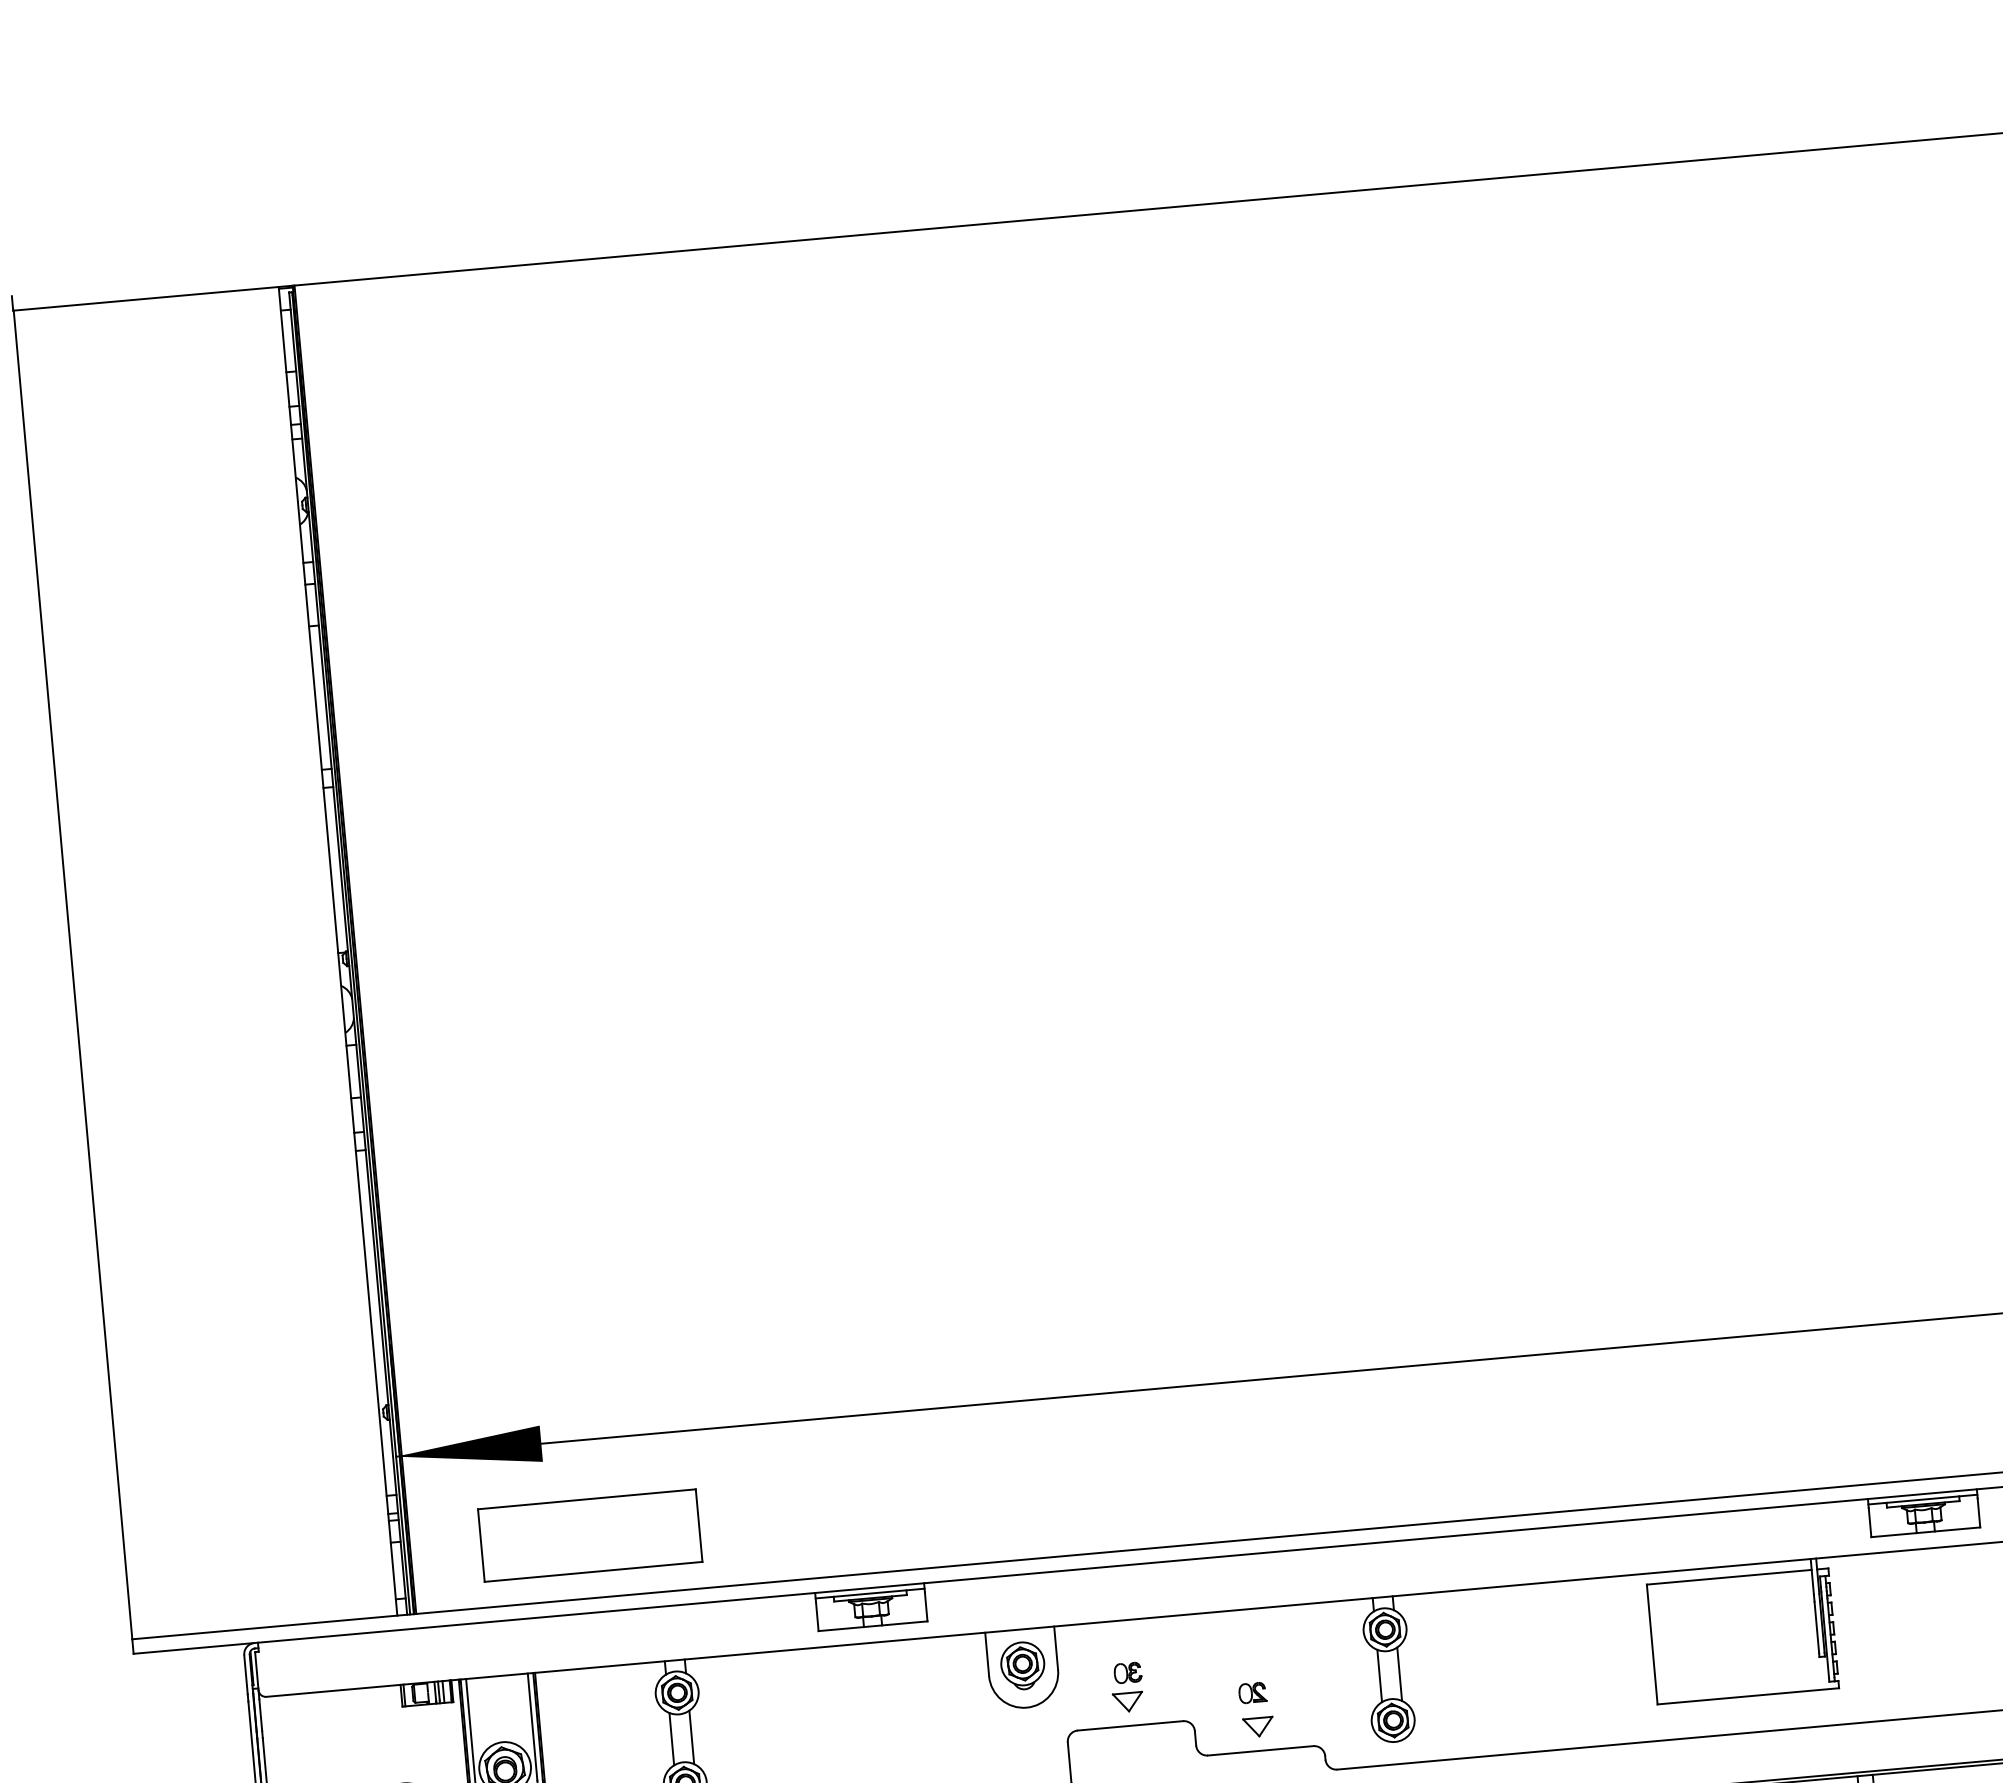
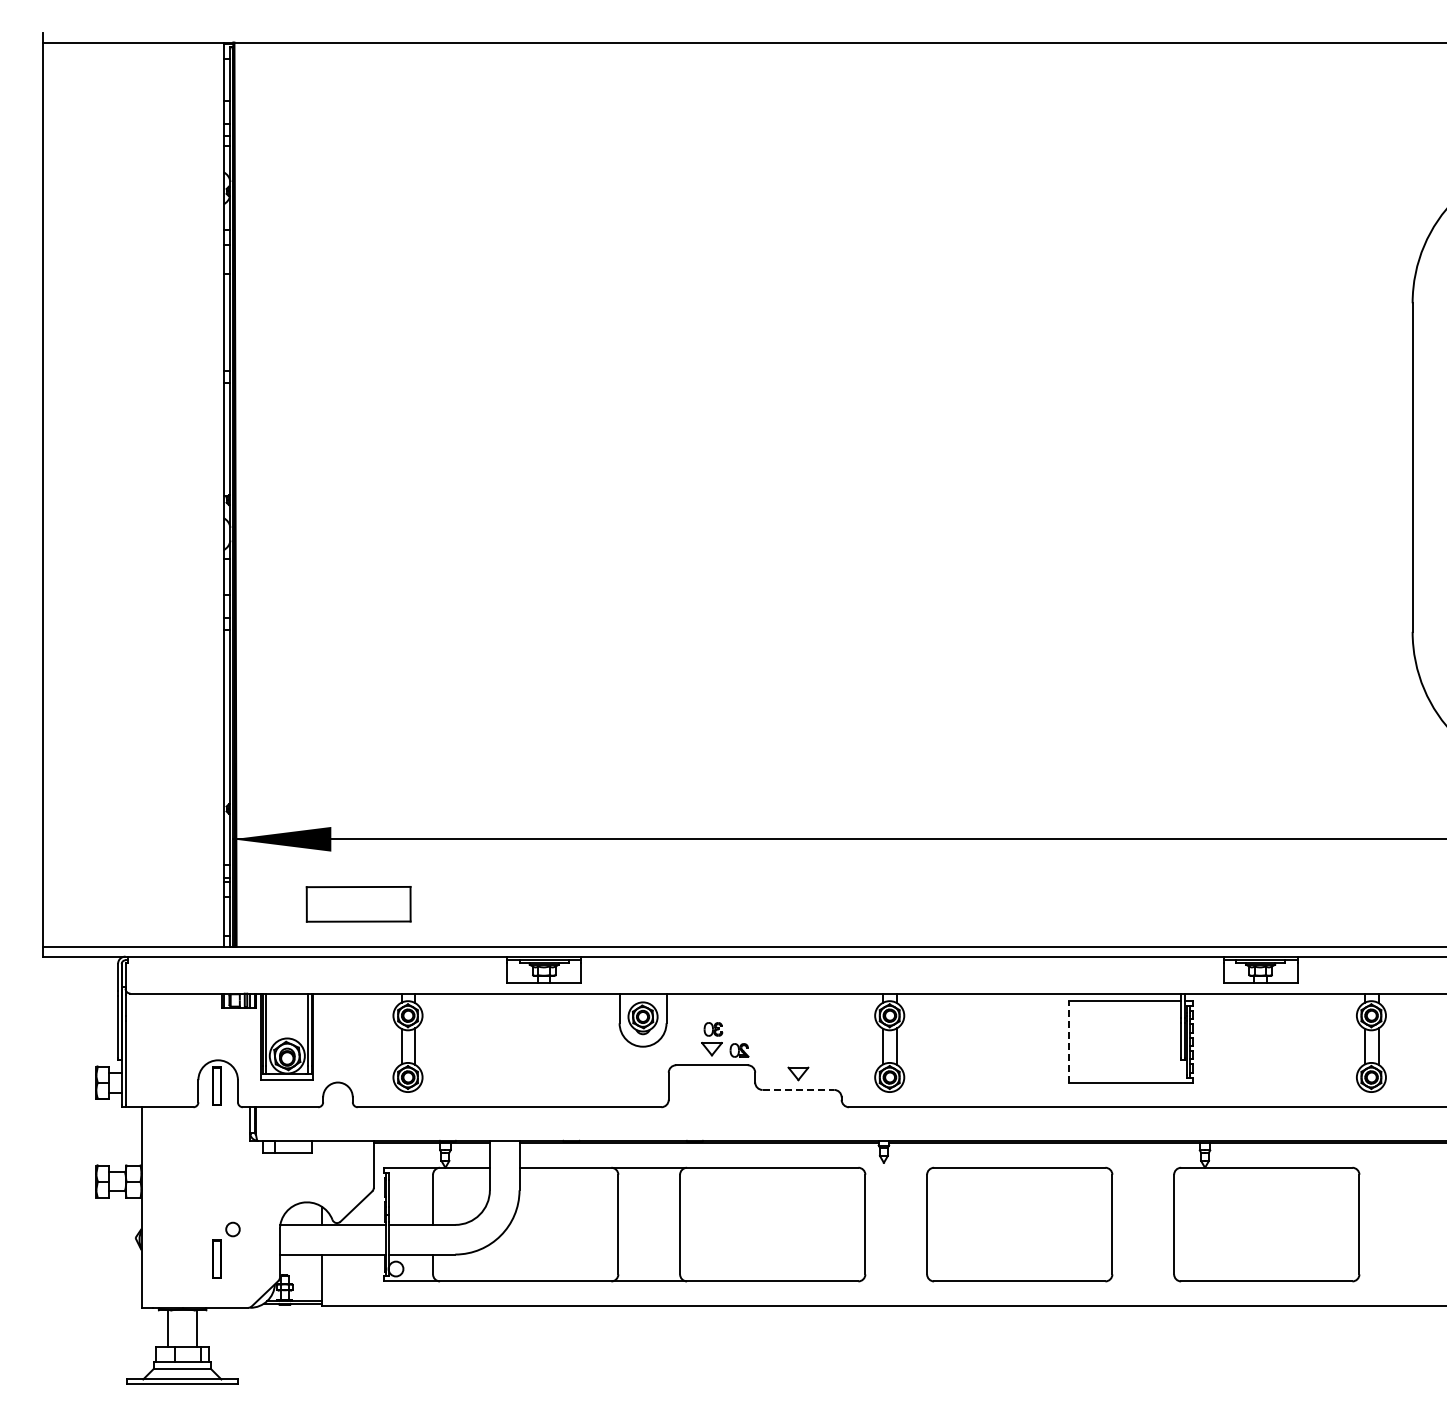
part: (589, 1535) -> (358, 904), size x0.7
line: (1652, 1644) -> (1069, 1041), solid -> dashed
part: (1252, 1693) -> (739, 1050), moved
line: (1260, 1750) -> (798, 1089), solid -> dashed

